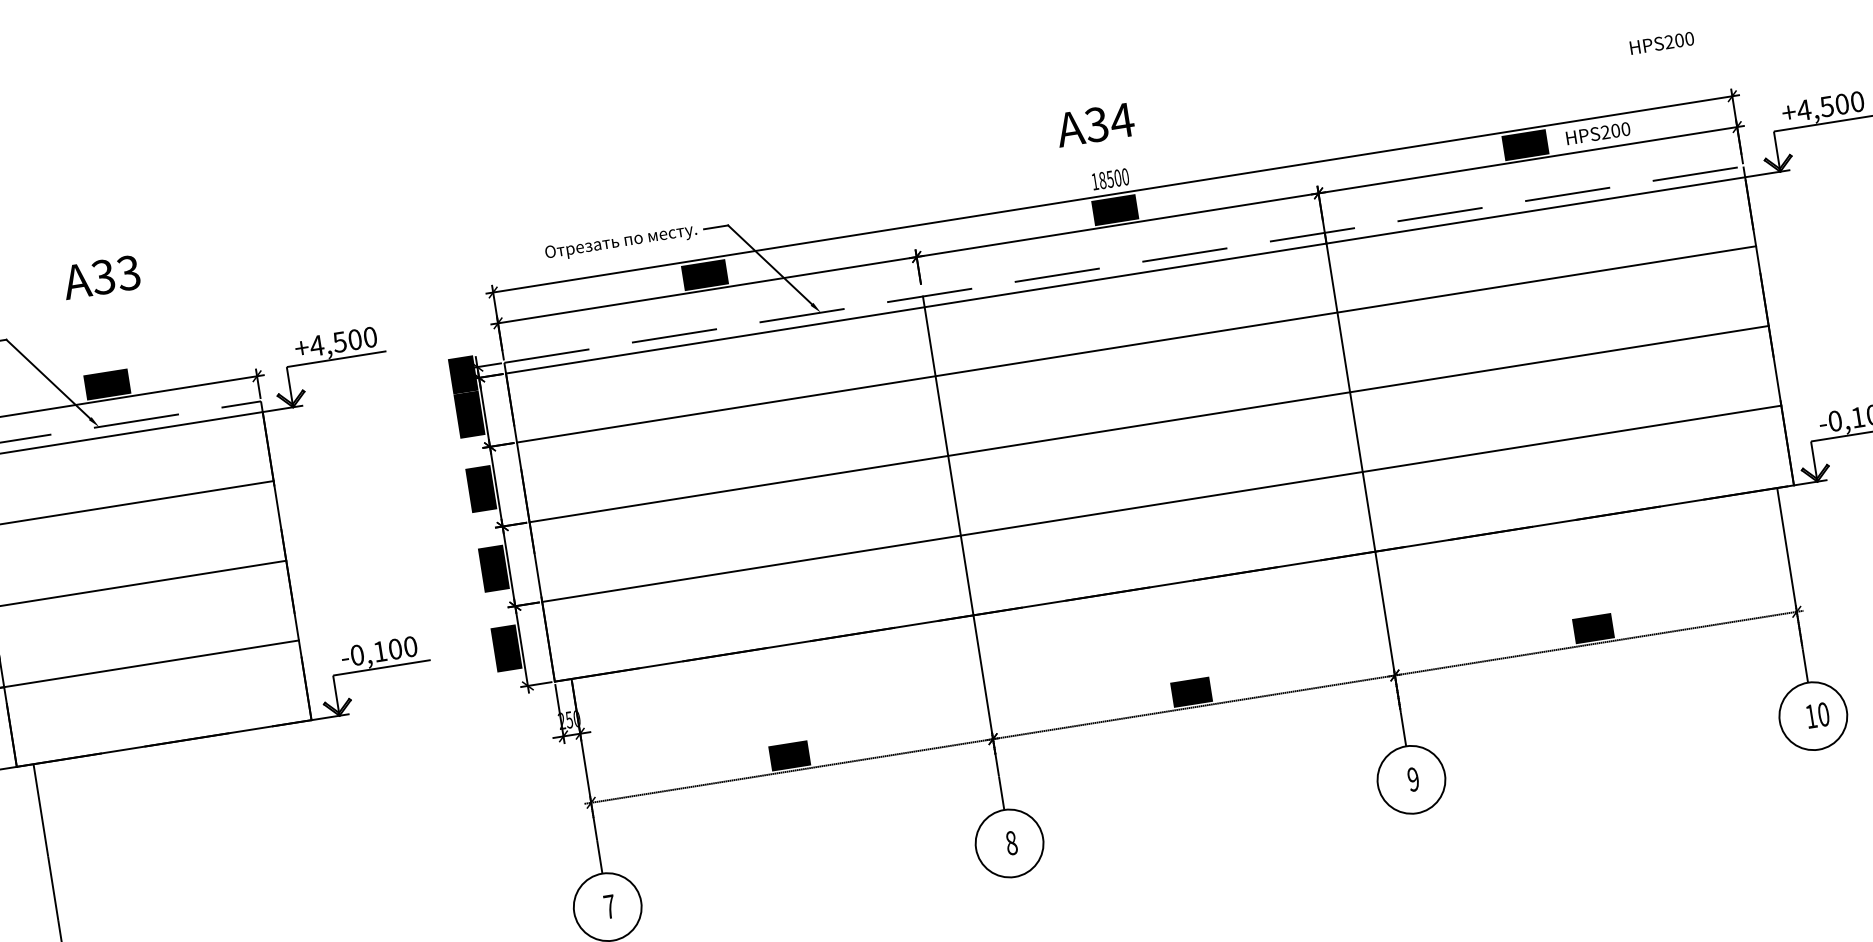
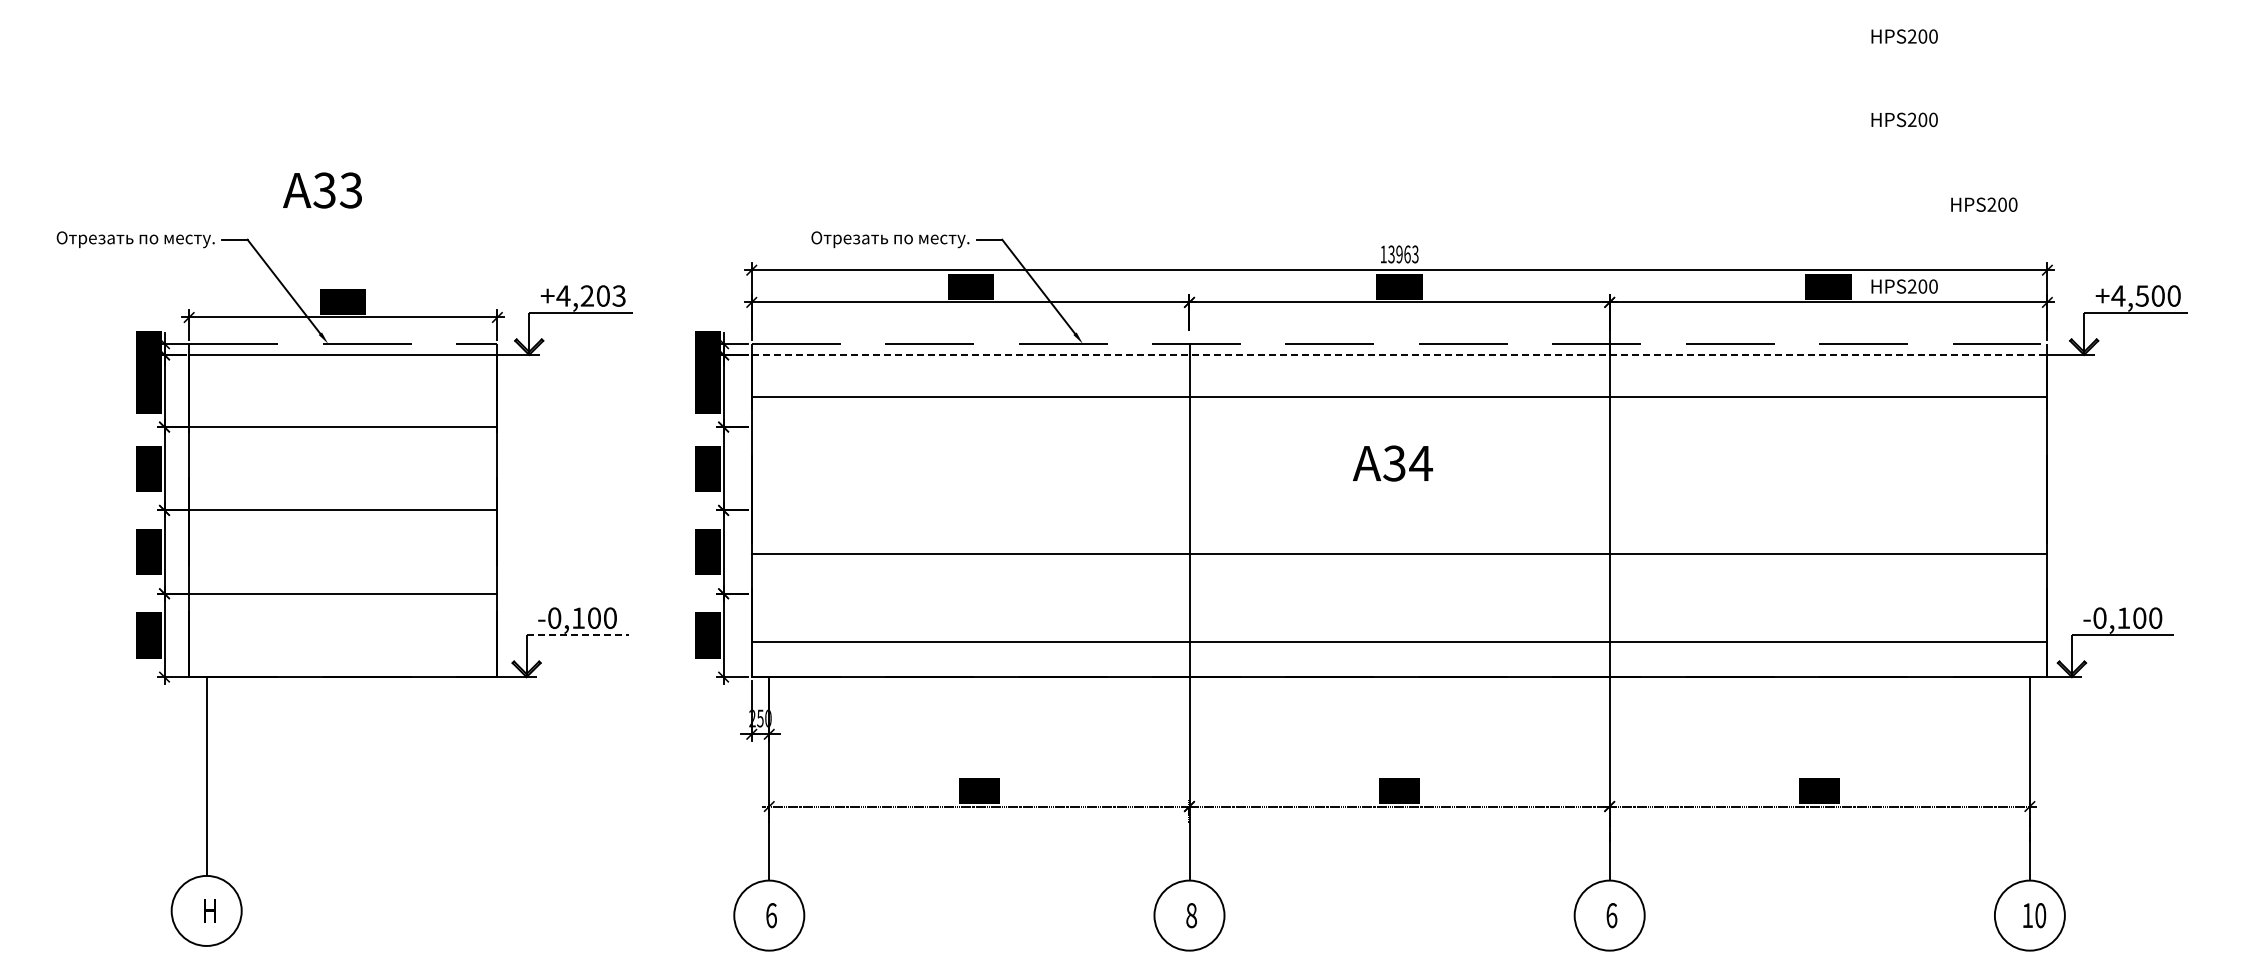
text: (1094, 124) -> (1392, 463), moved
text: (1114, 178) -> (1403, 254), 18500 -> 13963
line: (1125, 275) -> (1399, 354), solid -> dashed
text: (101, 277) -> (322, 190), moved
text: (354, 339) -> (602, 295), +4,500 -> +4,203
line: (1136, 344) -> (1399, 397), moved
line: (1149, 424) -> (1399, 554), moved
line: (1161, 503) -> (1399, 641), moved
line: (382, 668) -> (578, 635), solid -> dashed
text: (1413, 779) -> (1611, 915), 9 -> 6
text: (609, 906) -> (771, 915), 7 -> 6

